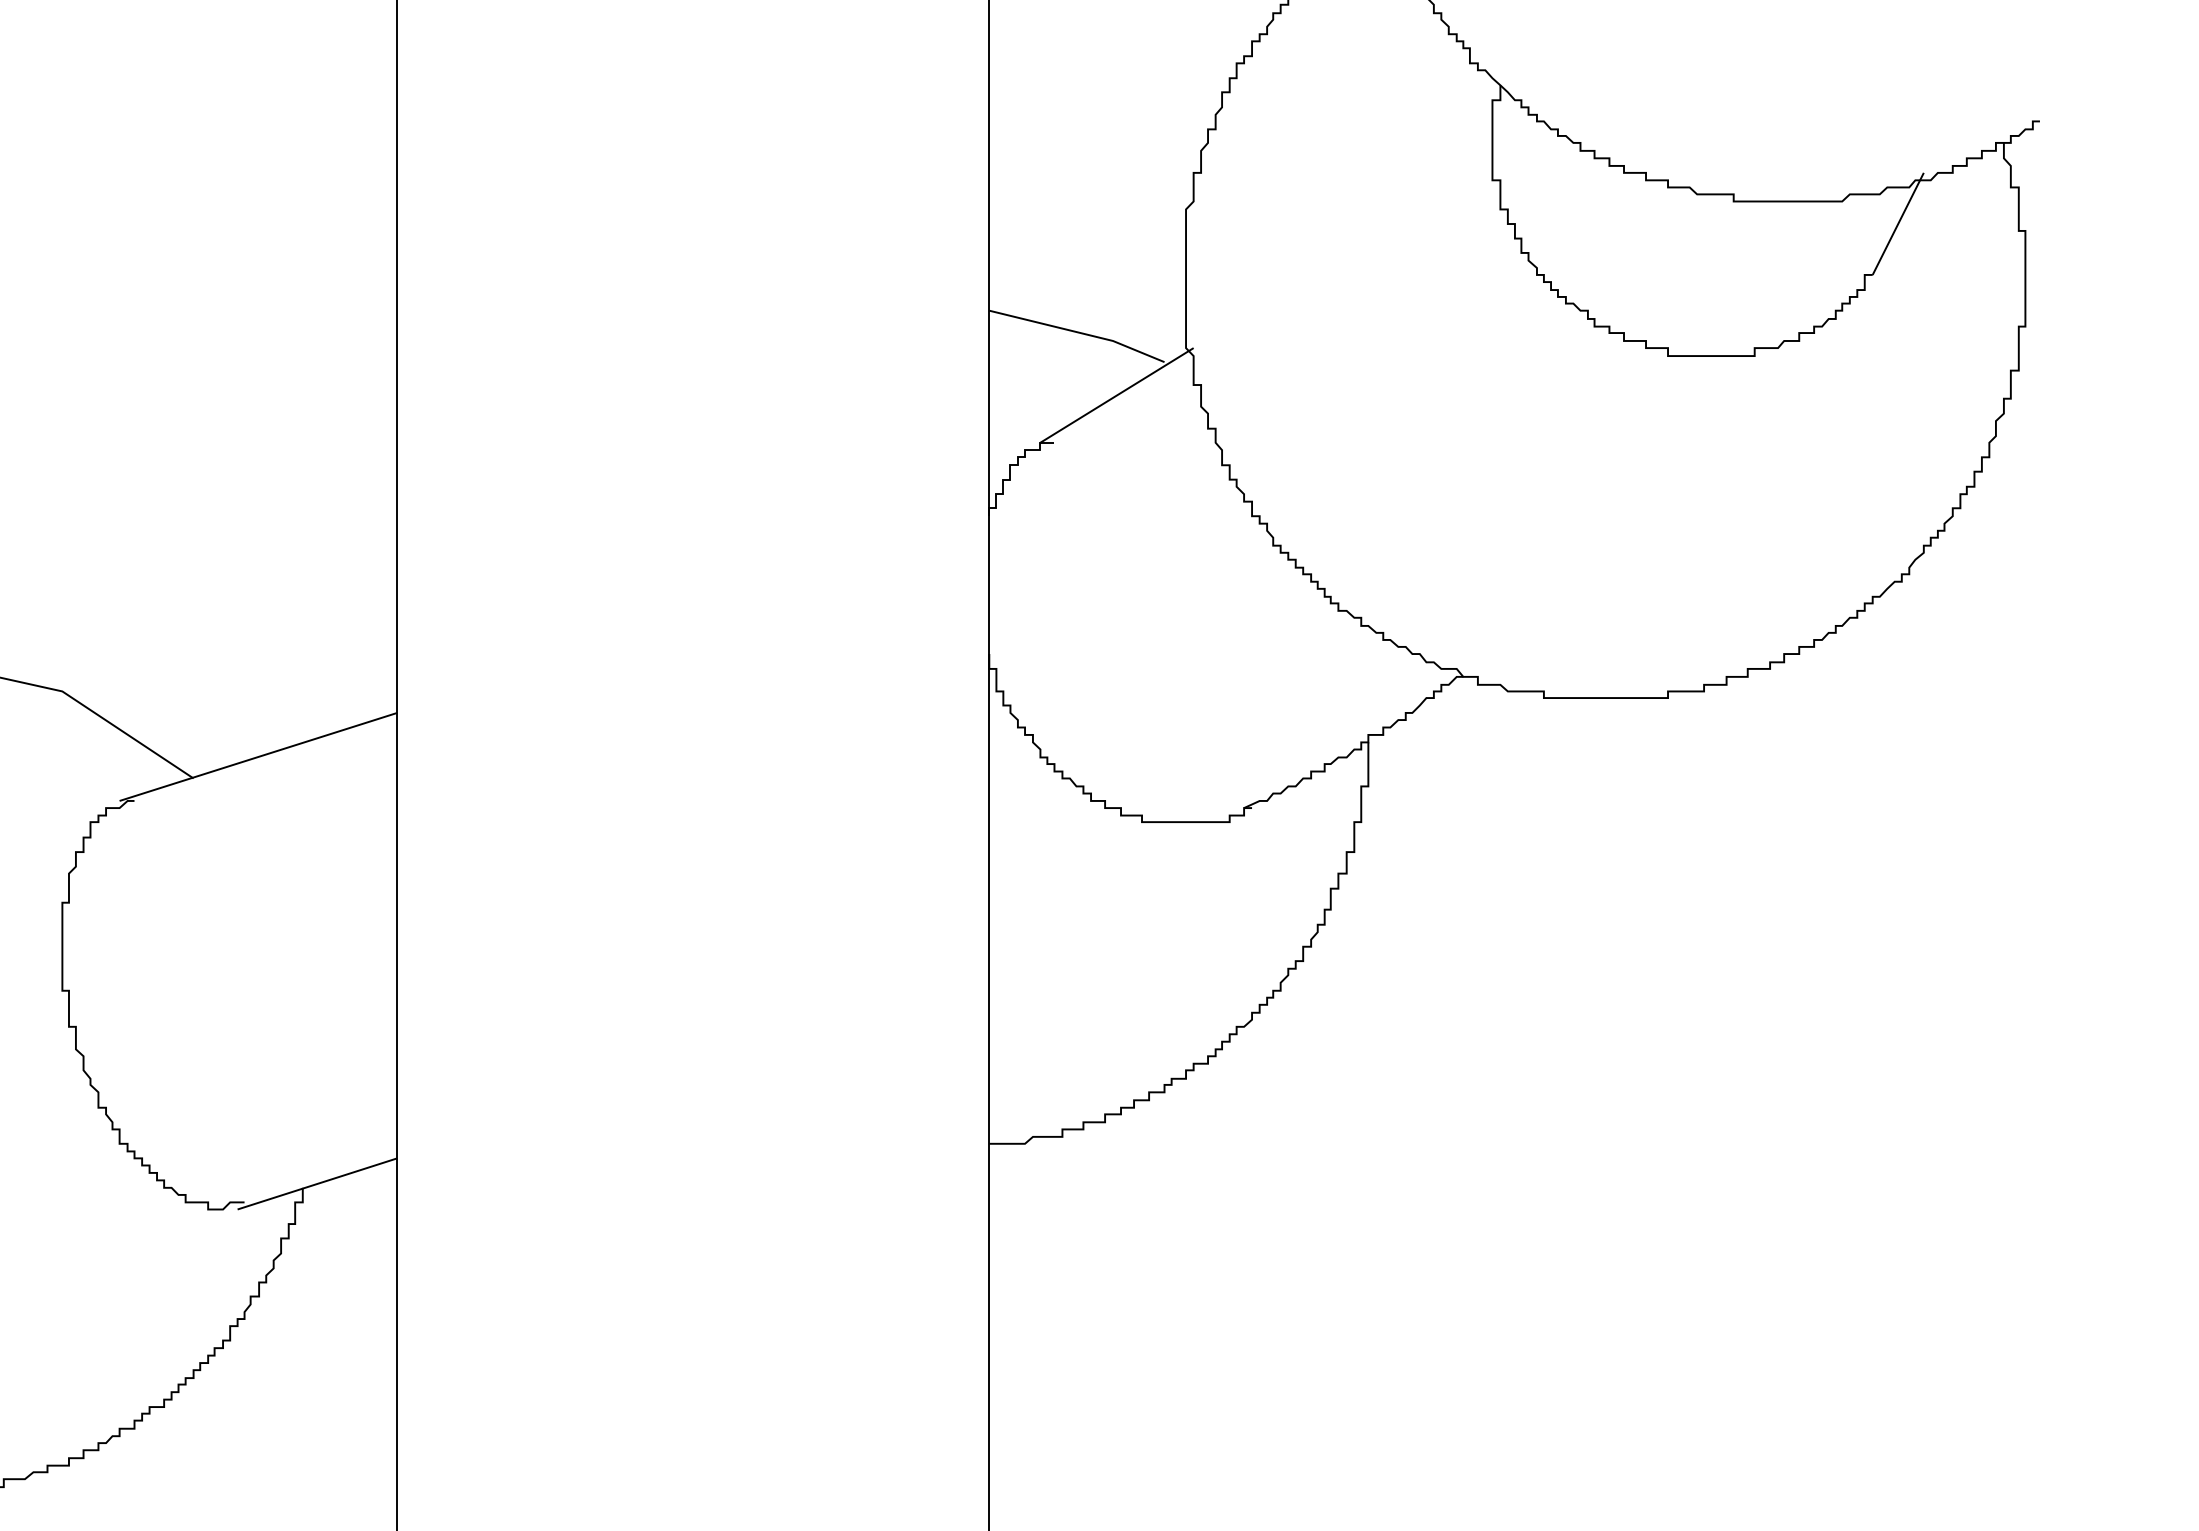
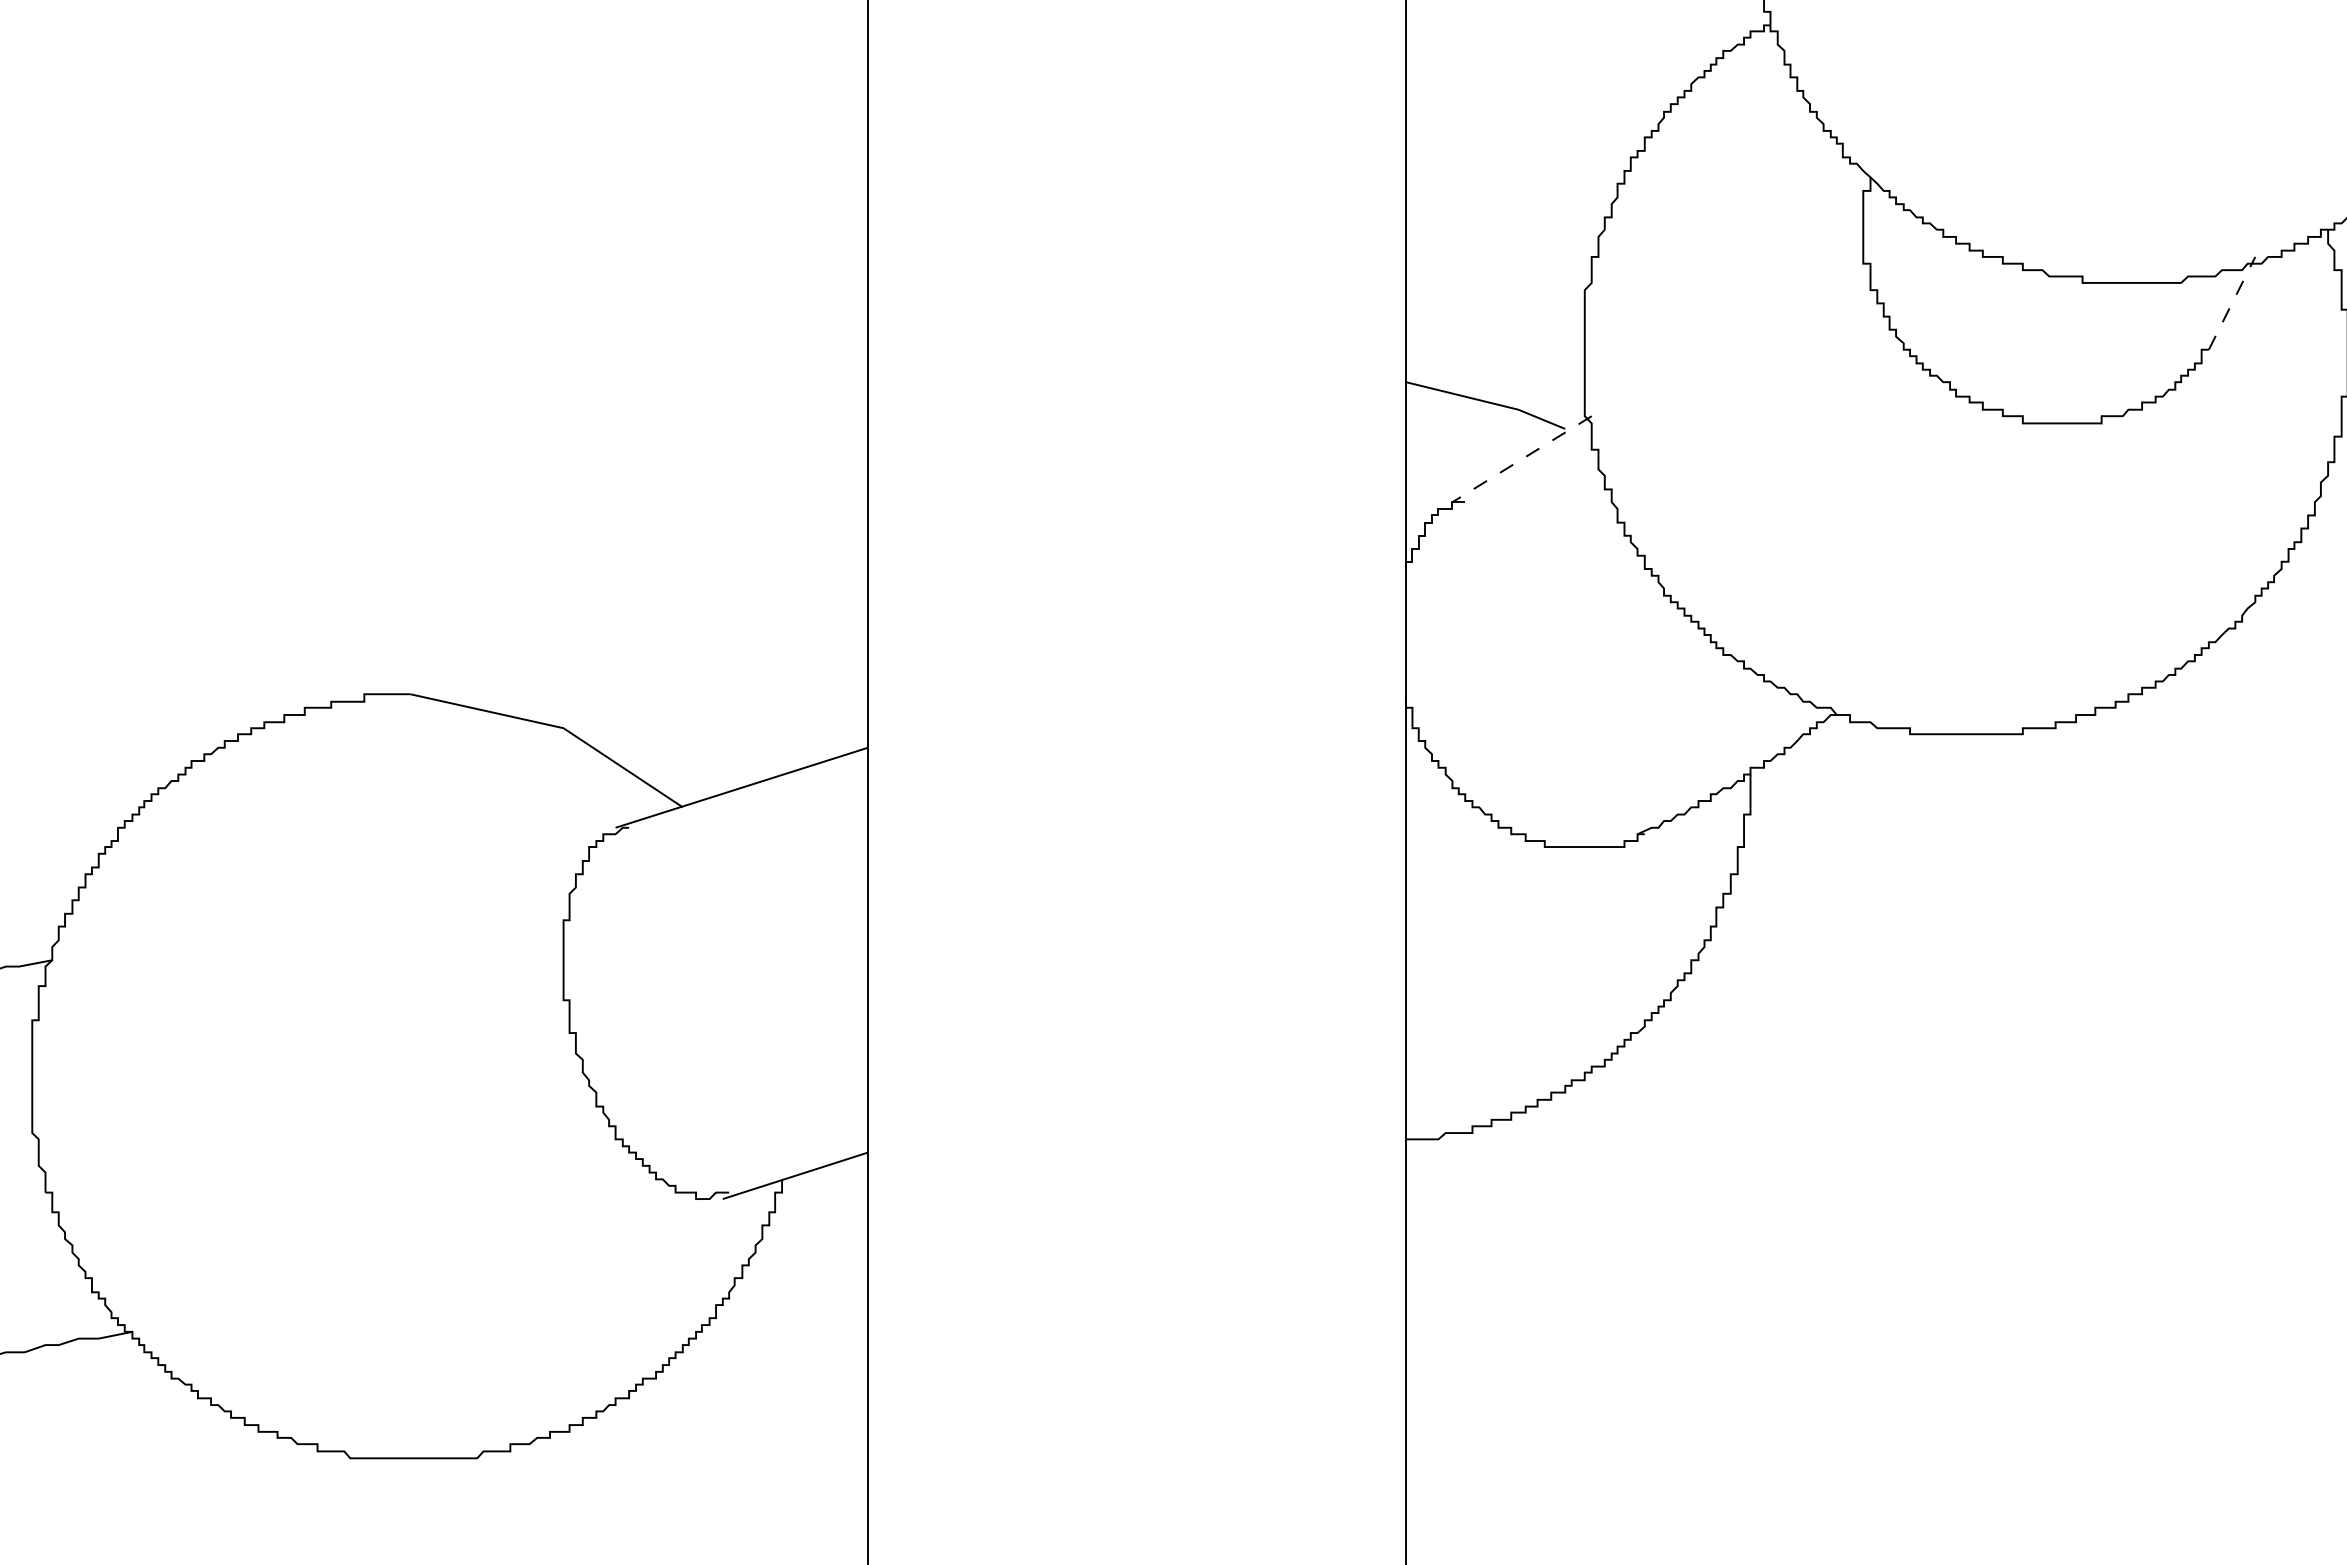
line: (1898, 224) -> (2232, 303), solid -> dashed
line: (1117, 395) -> (1522, 459), solid -> dashed

